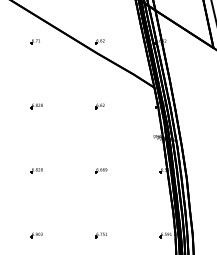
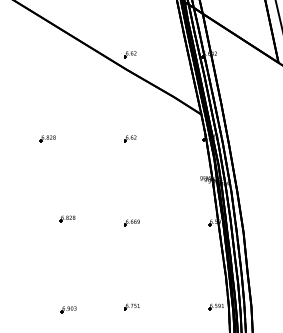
part: (34, 41) -> (44, 54), removed
part: (36, 170) -> (67, 218), moved
part: (36, 235) -> (68, 310), moved

